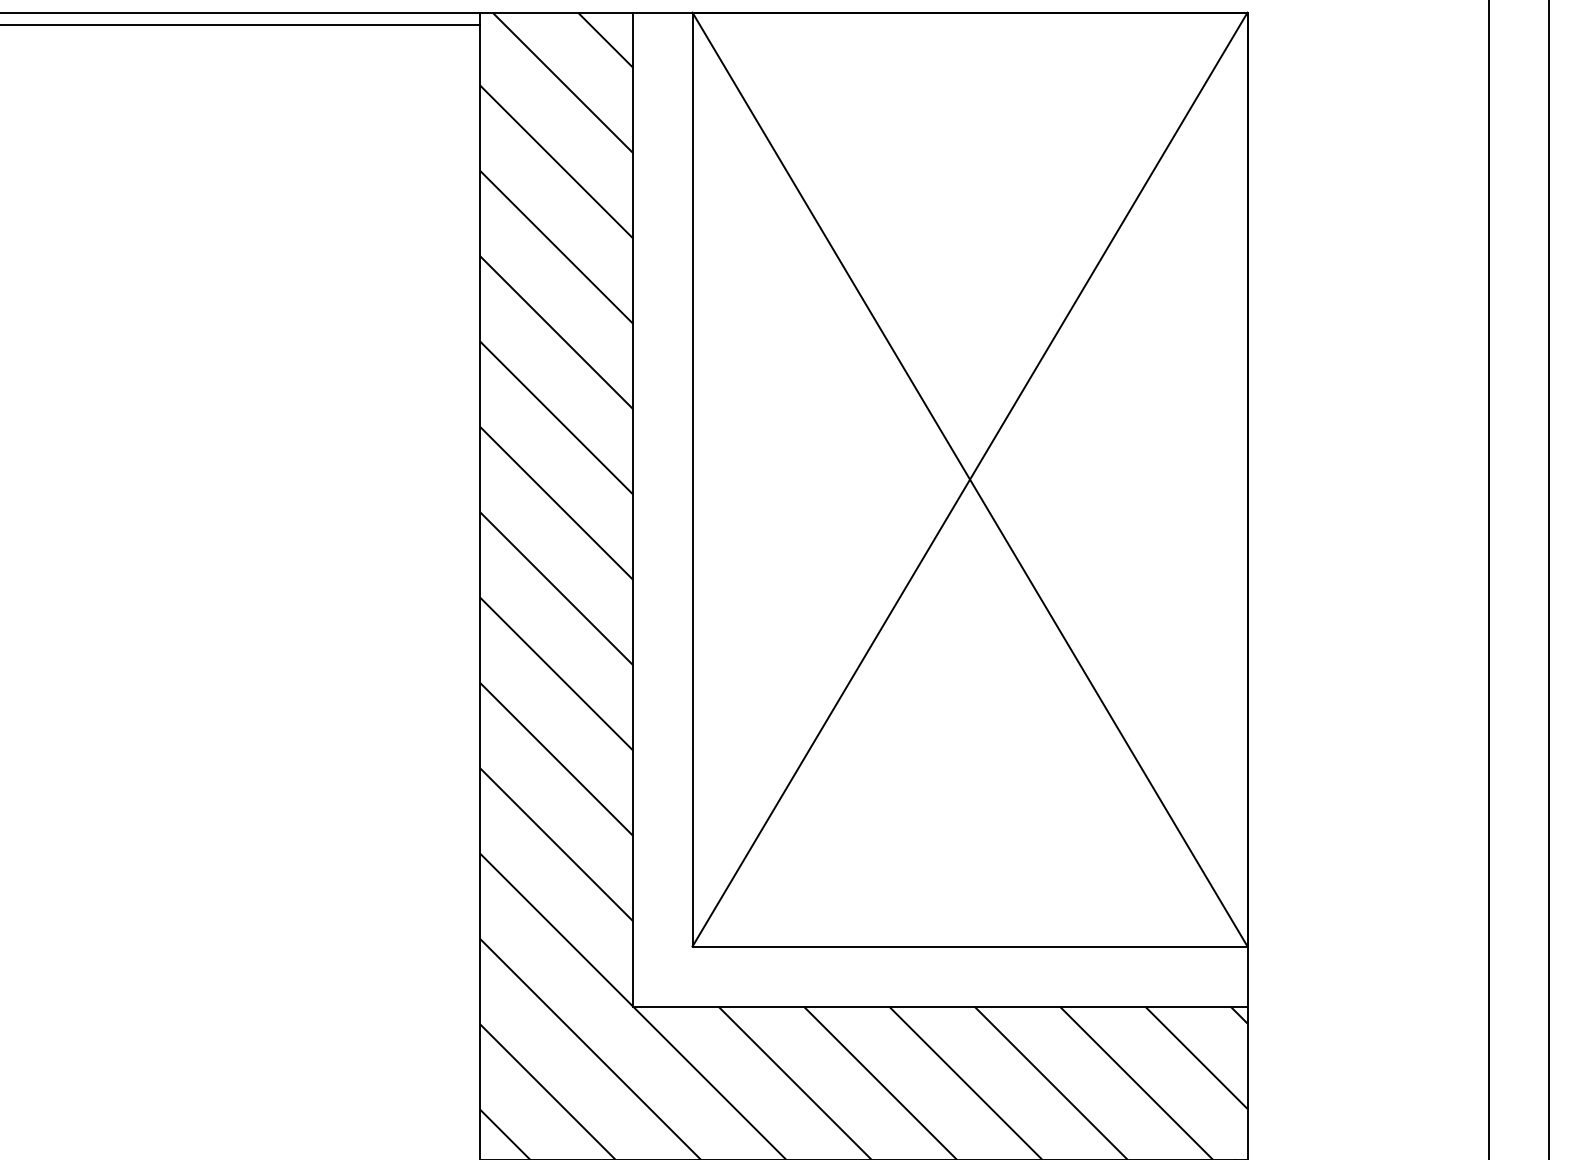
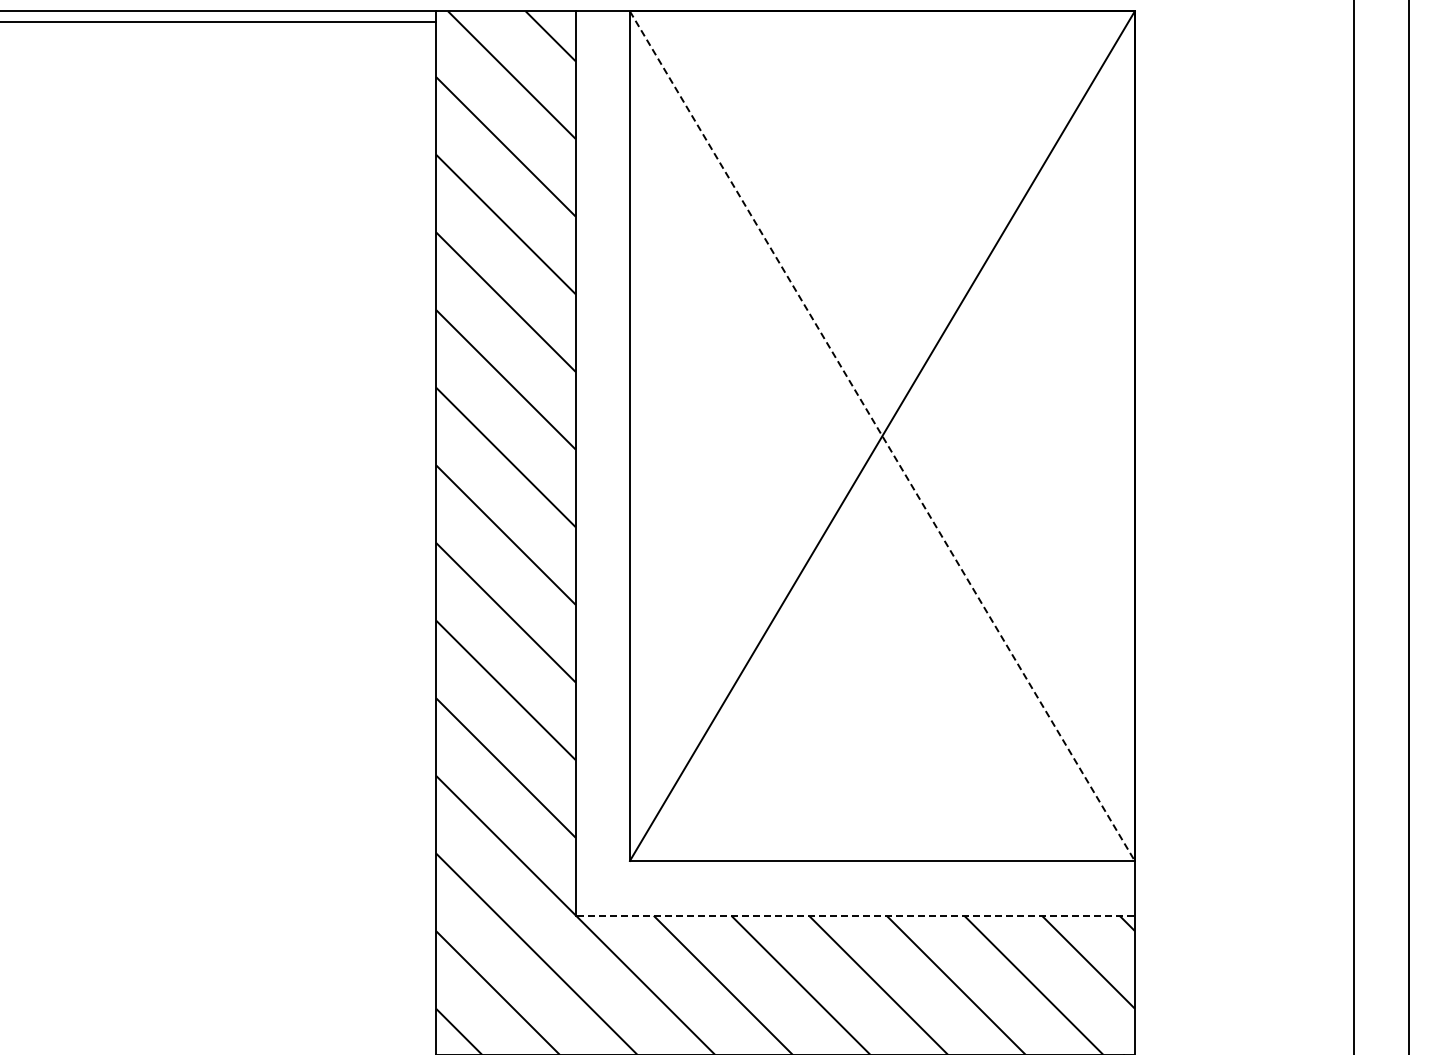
line: (970, 479) -> (882, 436), solid -> dashed
line: (939, 1006) -> (854, 915), solid -> dashed

